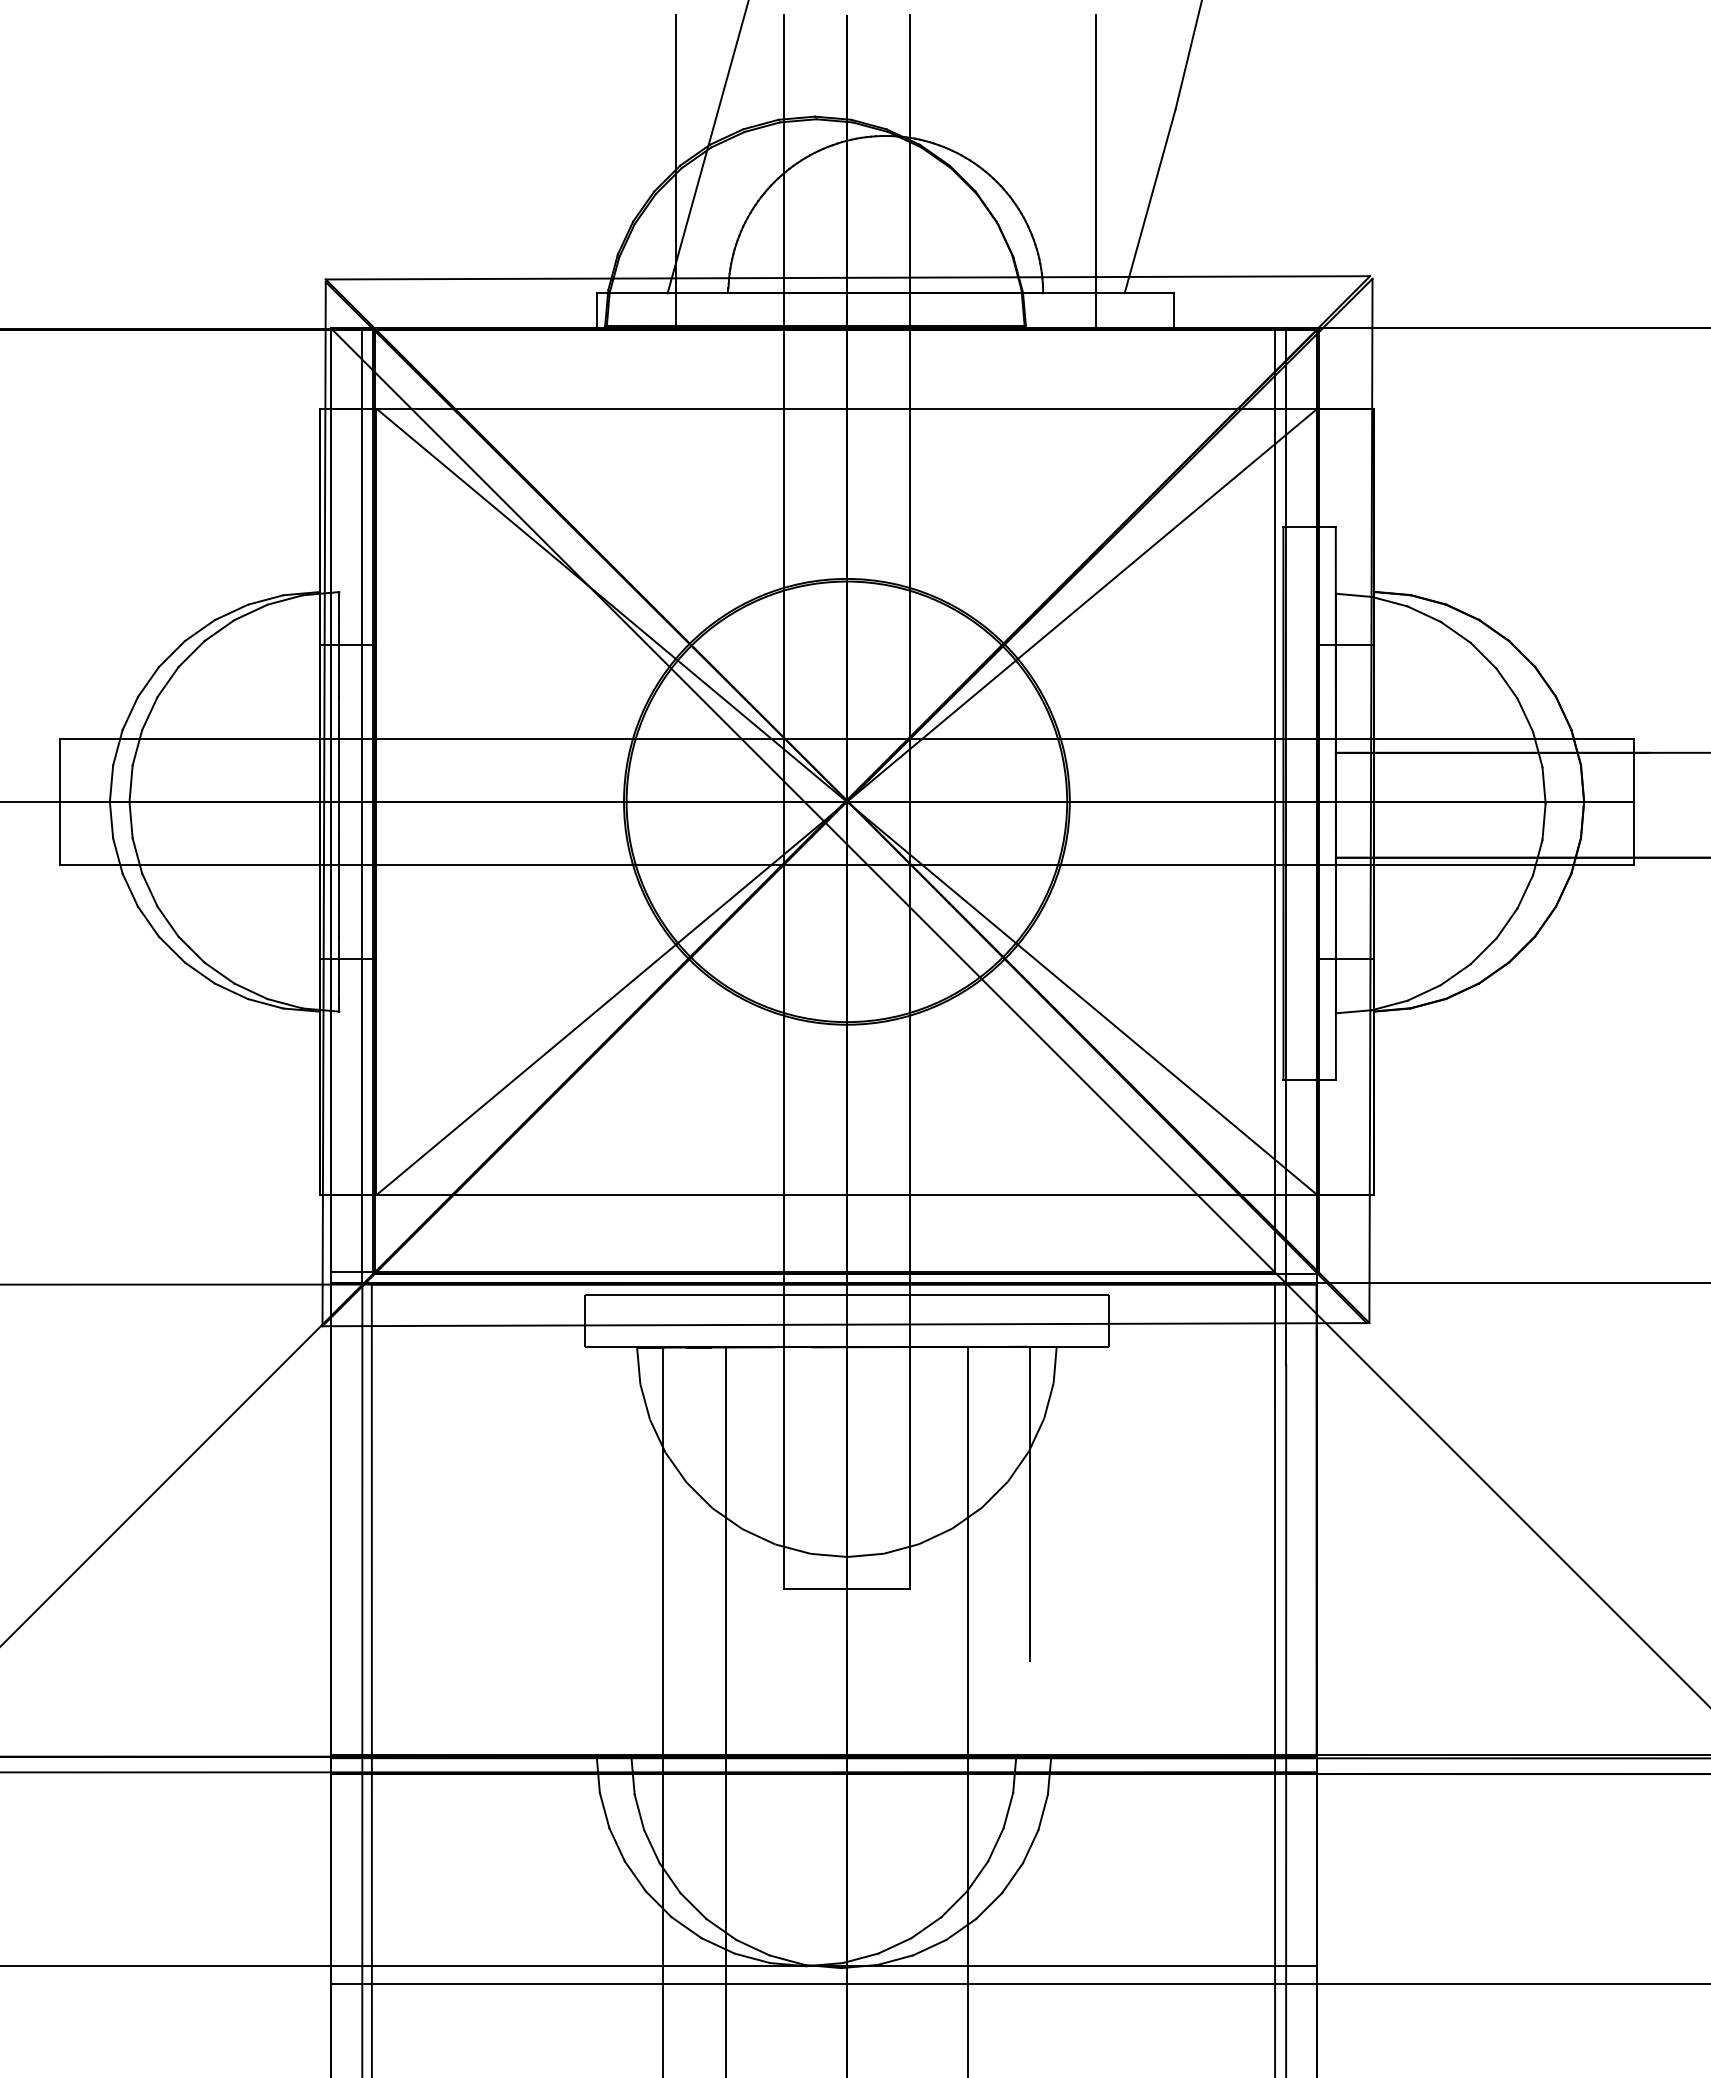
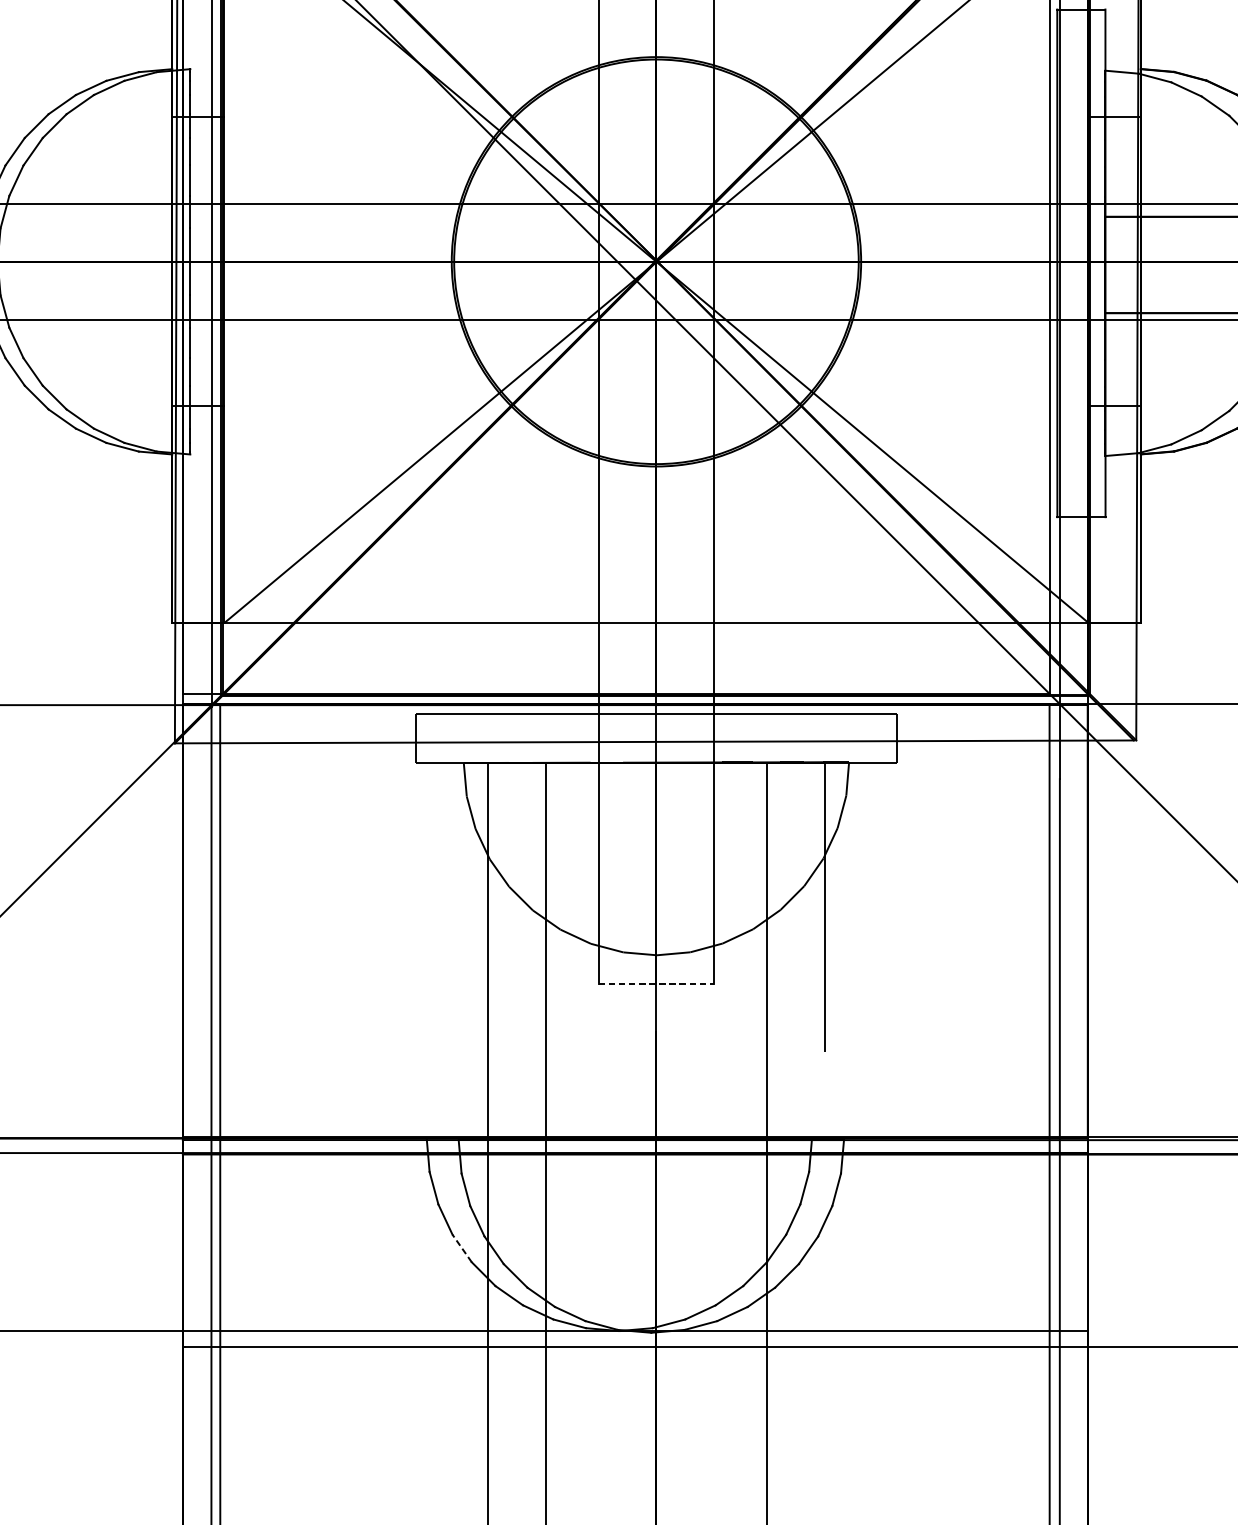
line: (846, 1588) -> (656, 984), solid -> dashed
line: (635, 1875) -> (462, 1247), solid -> dashed

